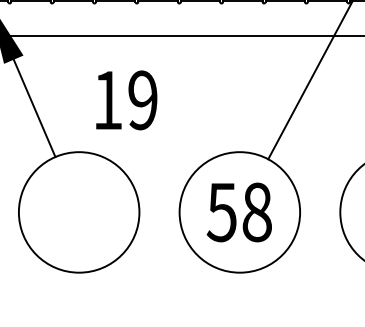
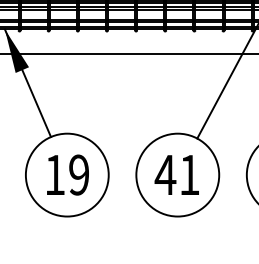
text: (126, 99) -> (67, 174), moved
text: (238, 211) -> (176, 174), 58 -> 41

